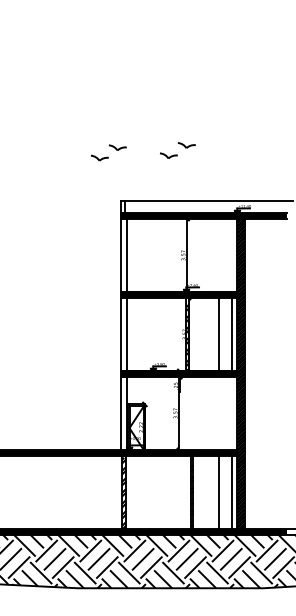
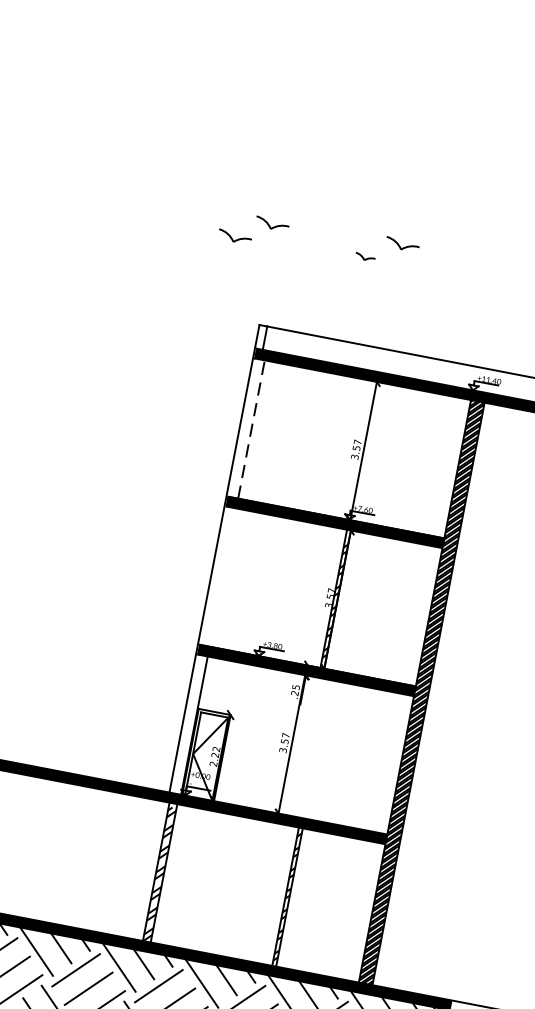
part: (168, 155) -> (364, 256), size x0.6
line: (127, 255) -> (251, 429), solid -> dashed
line: (127, 334) -> (223, 577), removed
line: (219, 334) -> (395, 610), removed
line: (231, 334) -> (418, 615), removed
line: (219, 492) -> (338, 907), removed
line: (231, 492) -> (361, 911), removed

